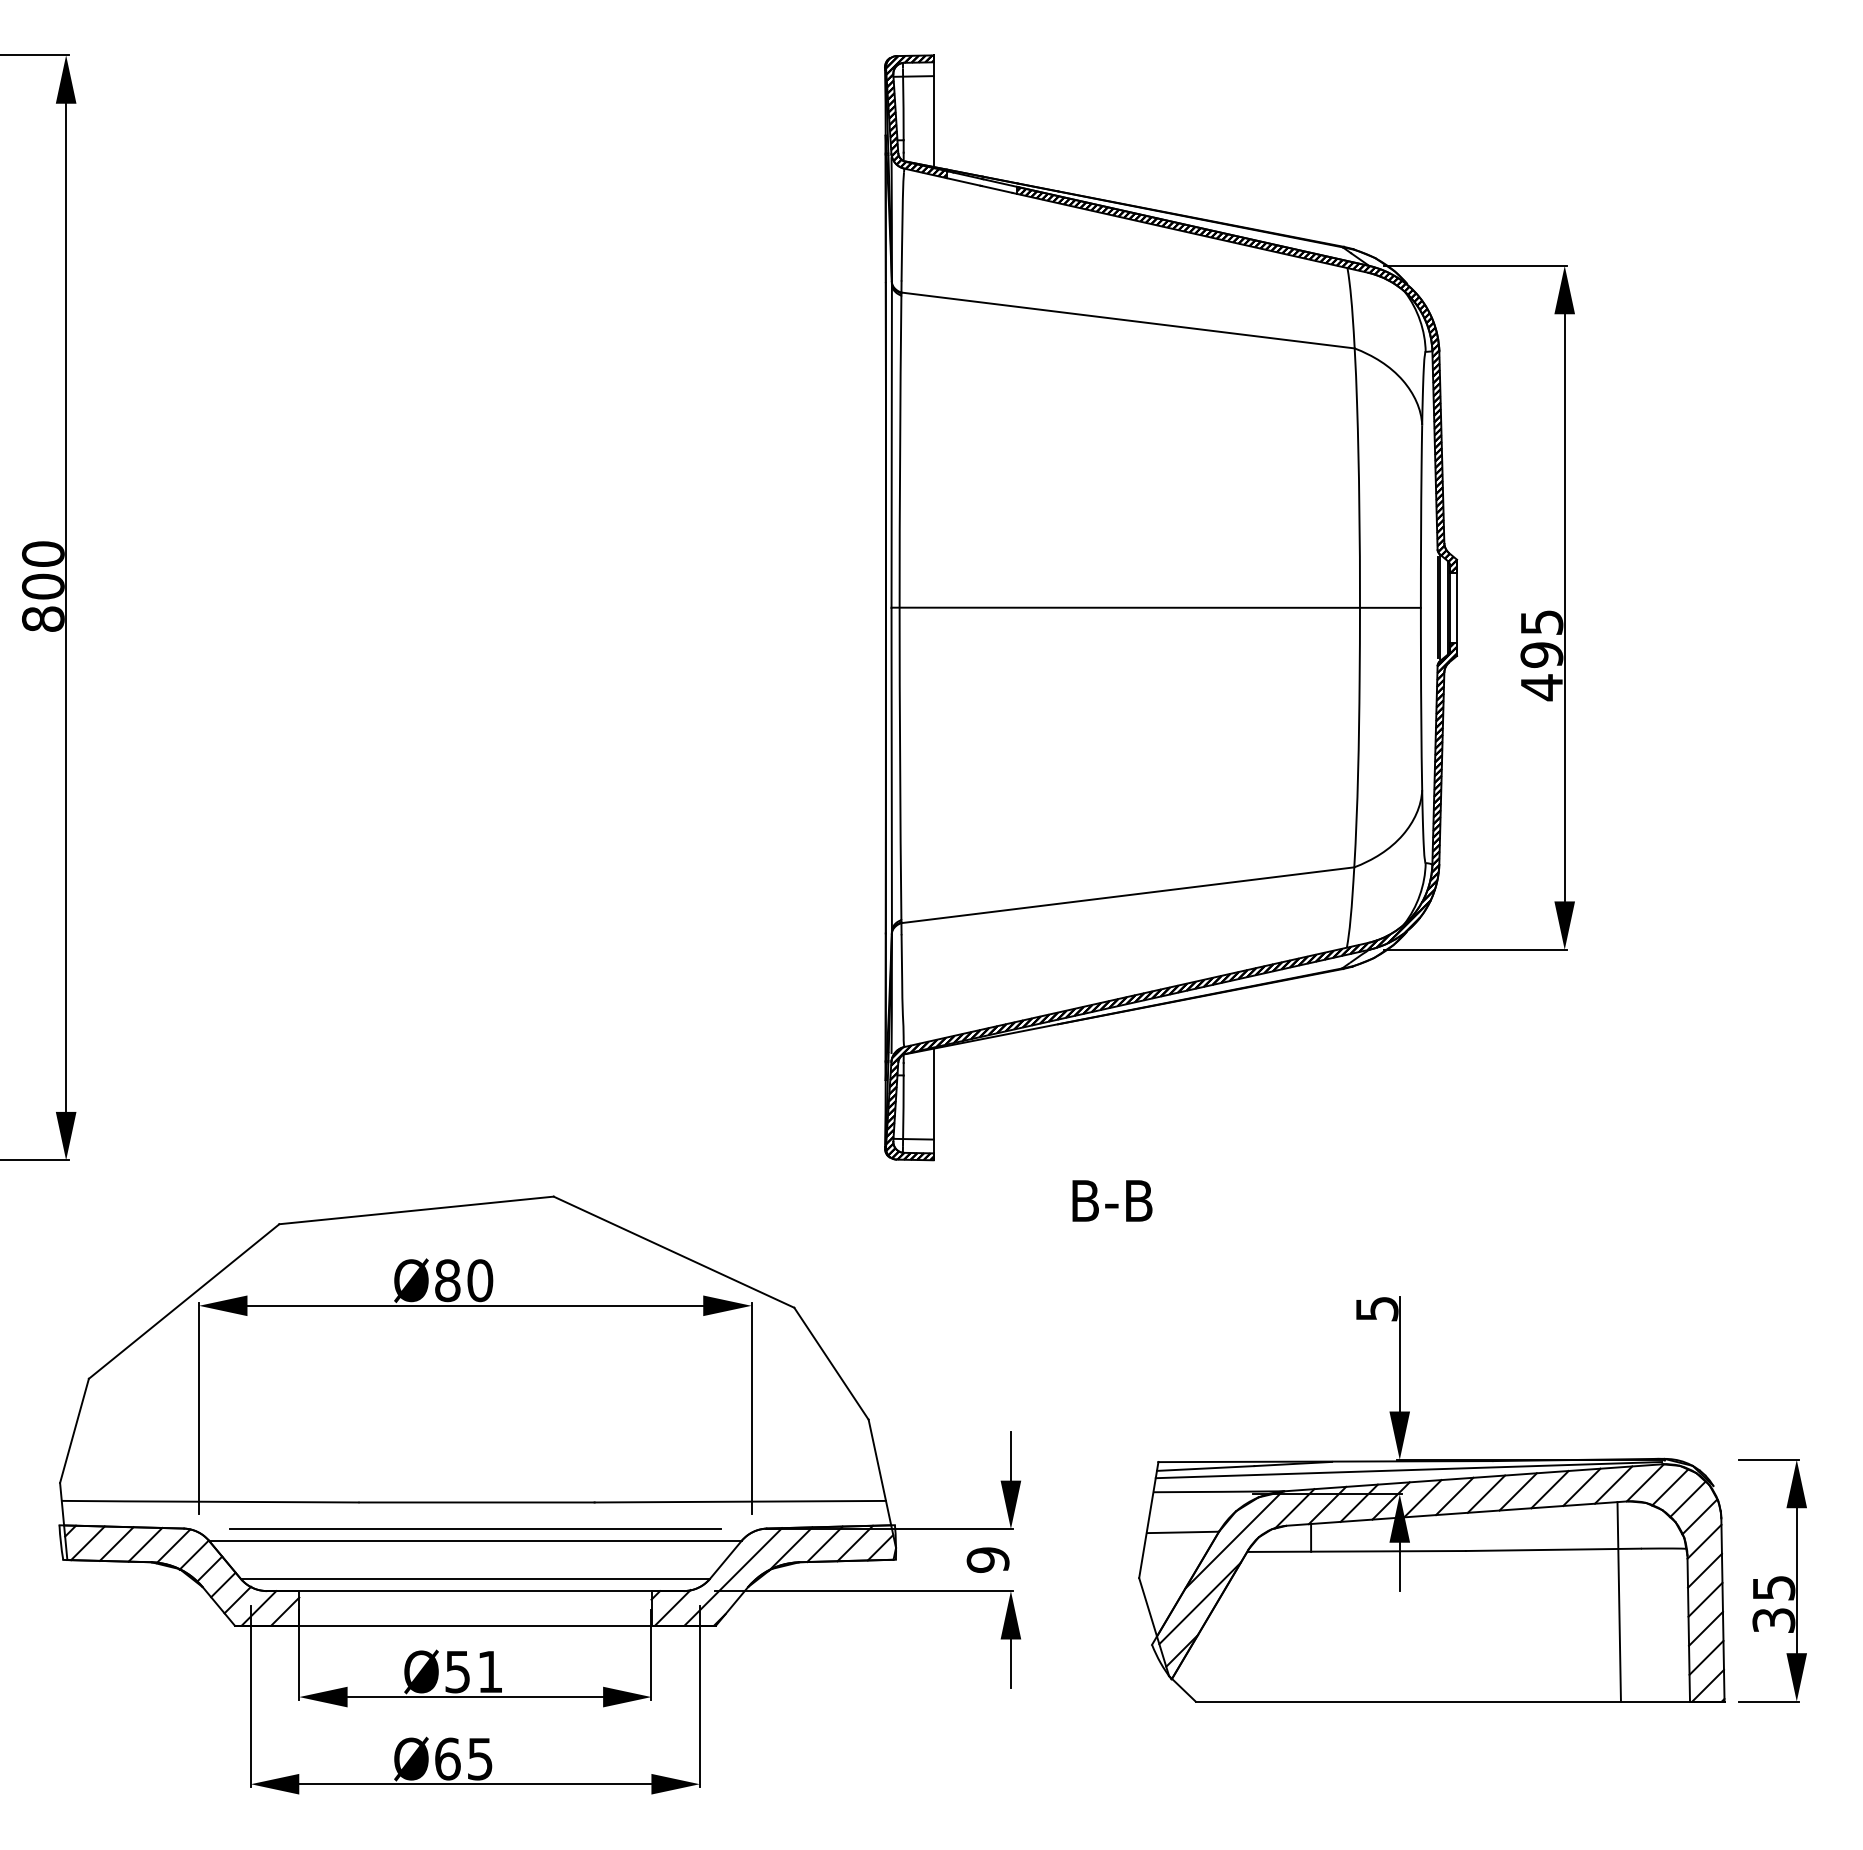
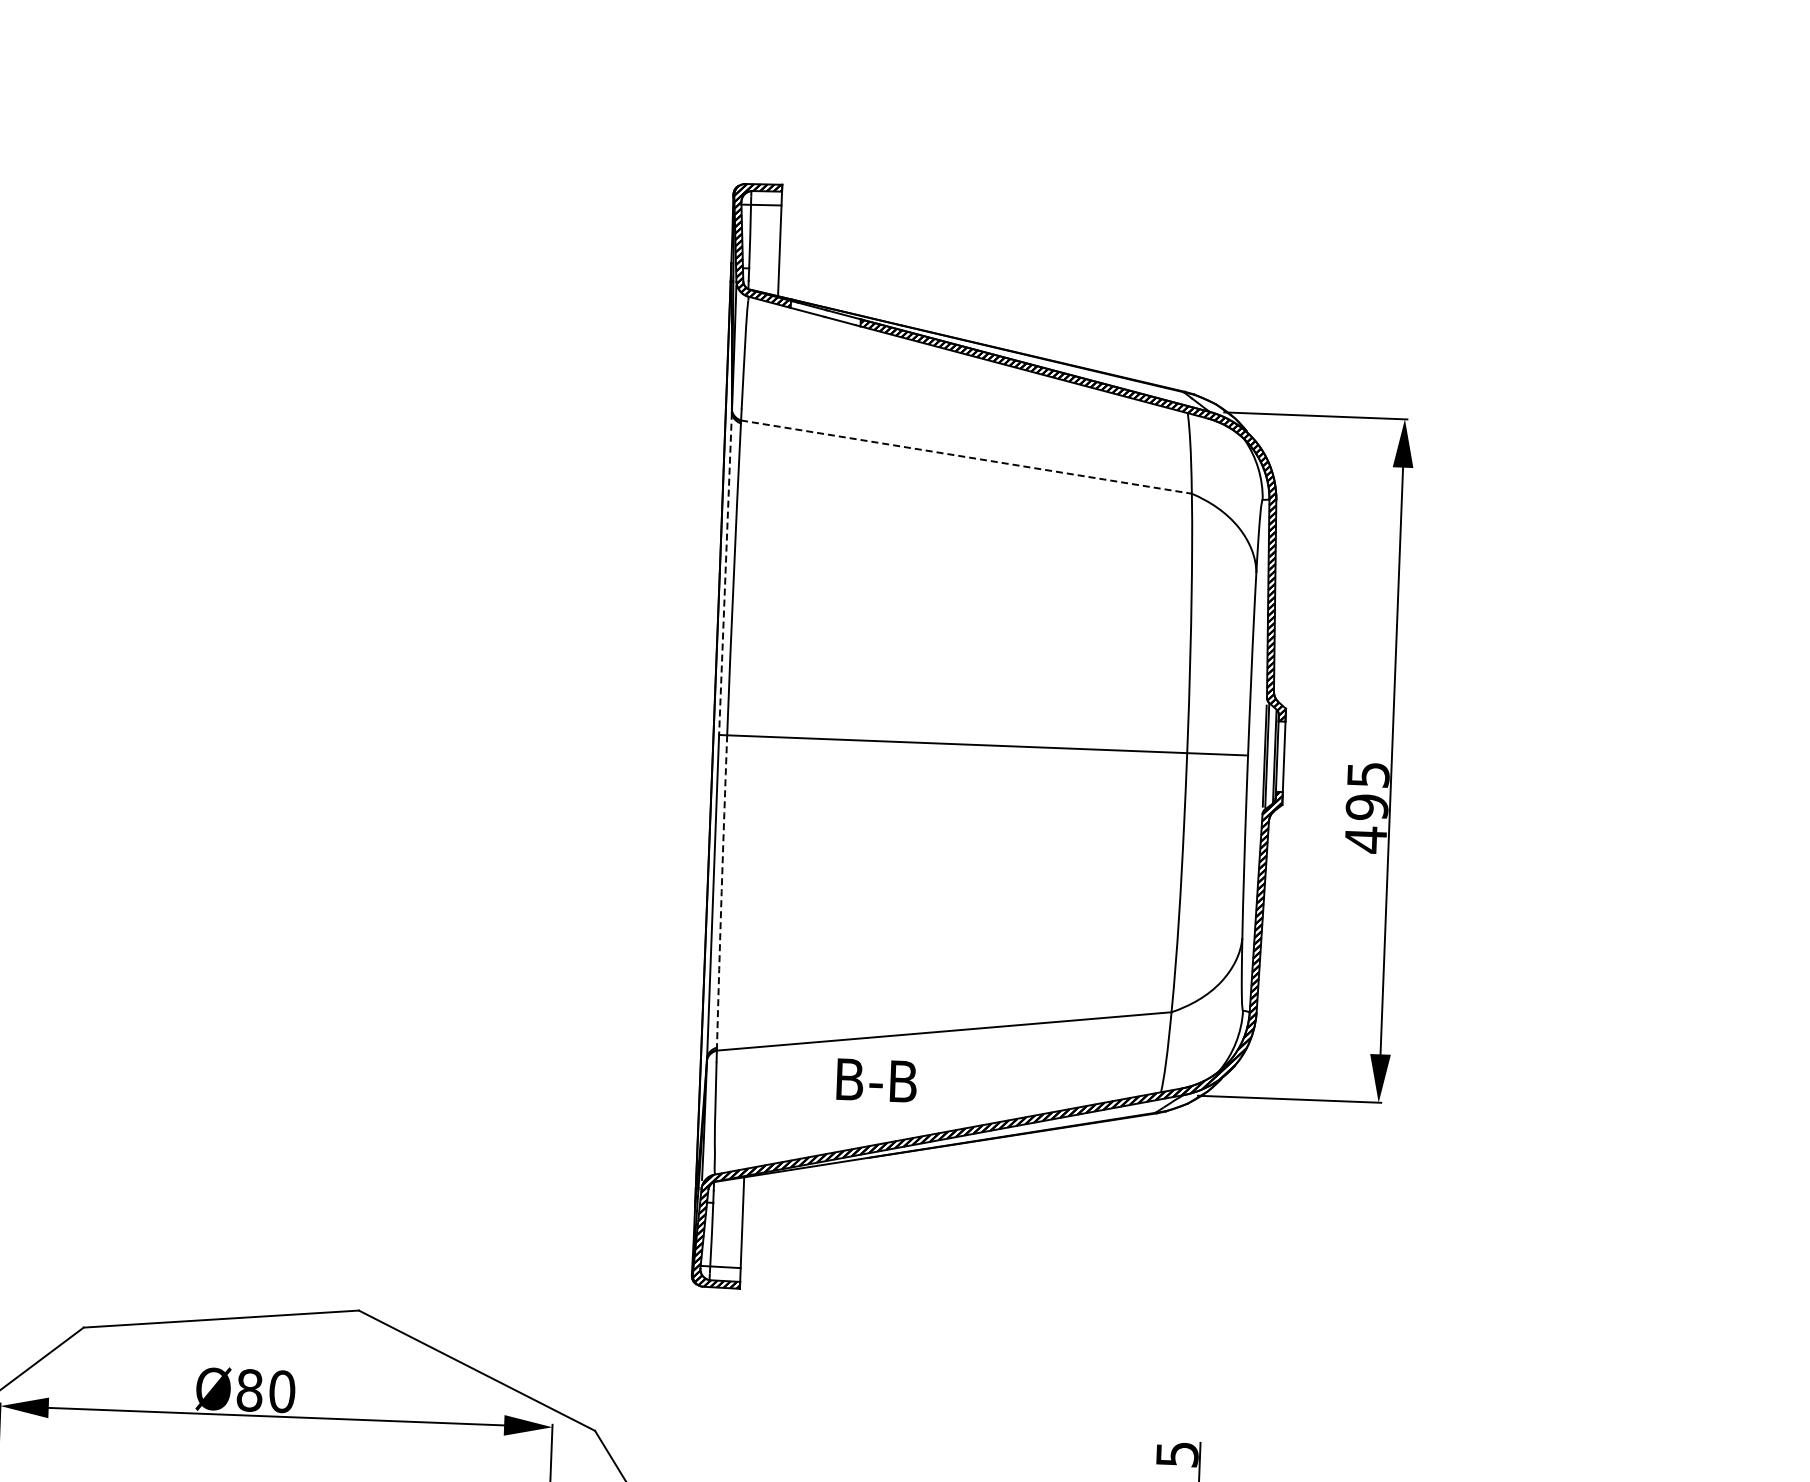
line: (1128, 320) -> (966, 457), solid -> dashed
line: (891, 446) -> (725, 573), solid -> dashed
arc: (900, 763) -> (722, 891), solid -> dashed
text: (1112, 1200) -> (876, 1080), moved

